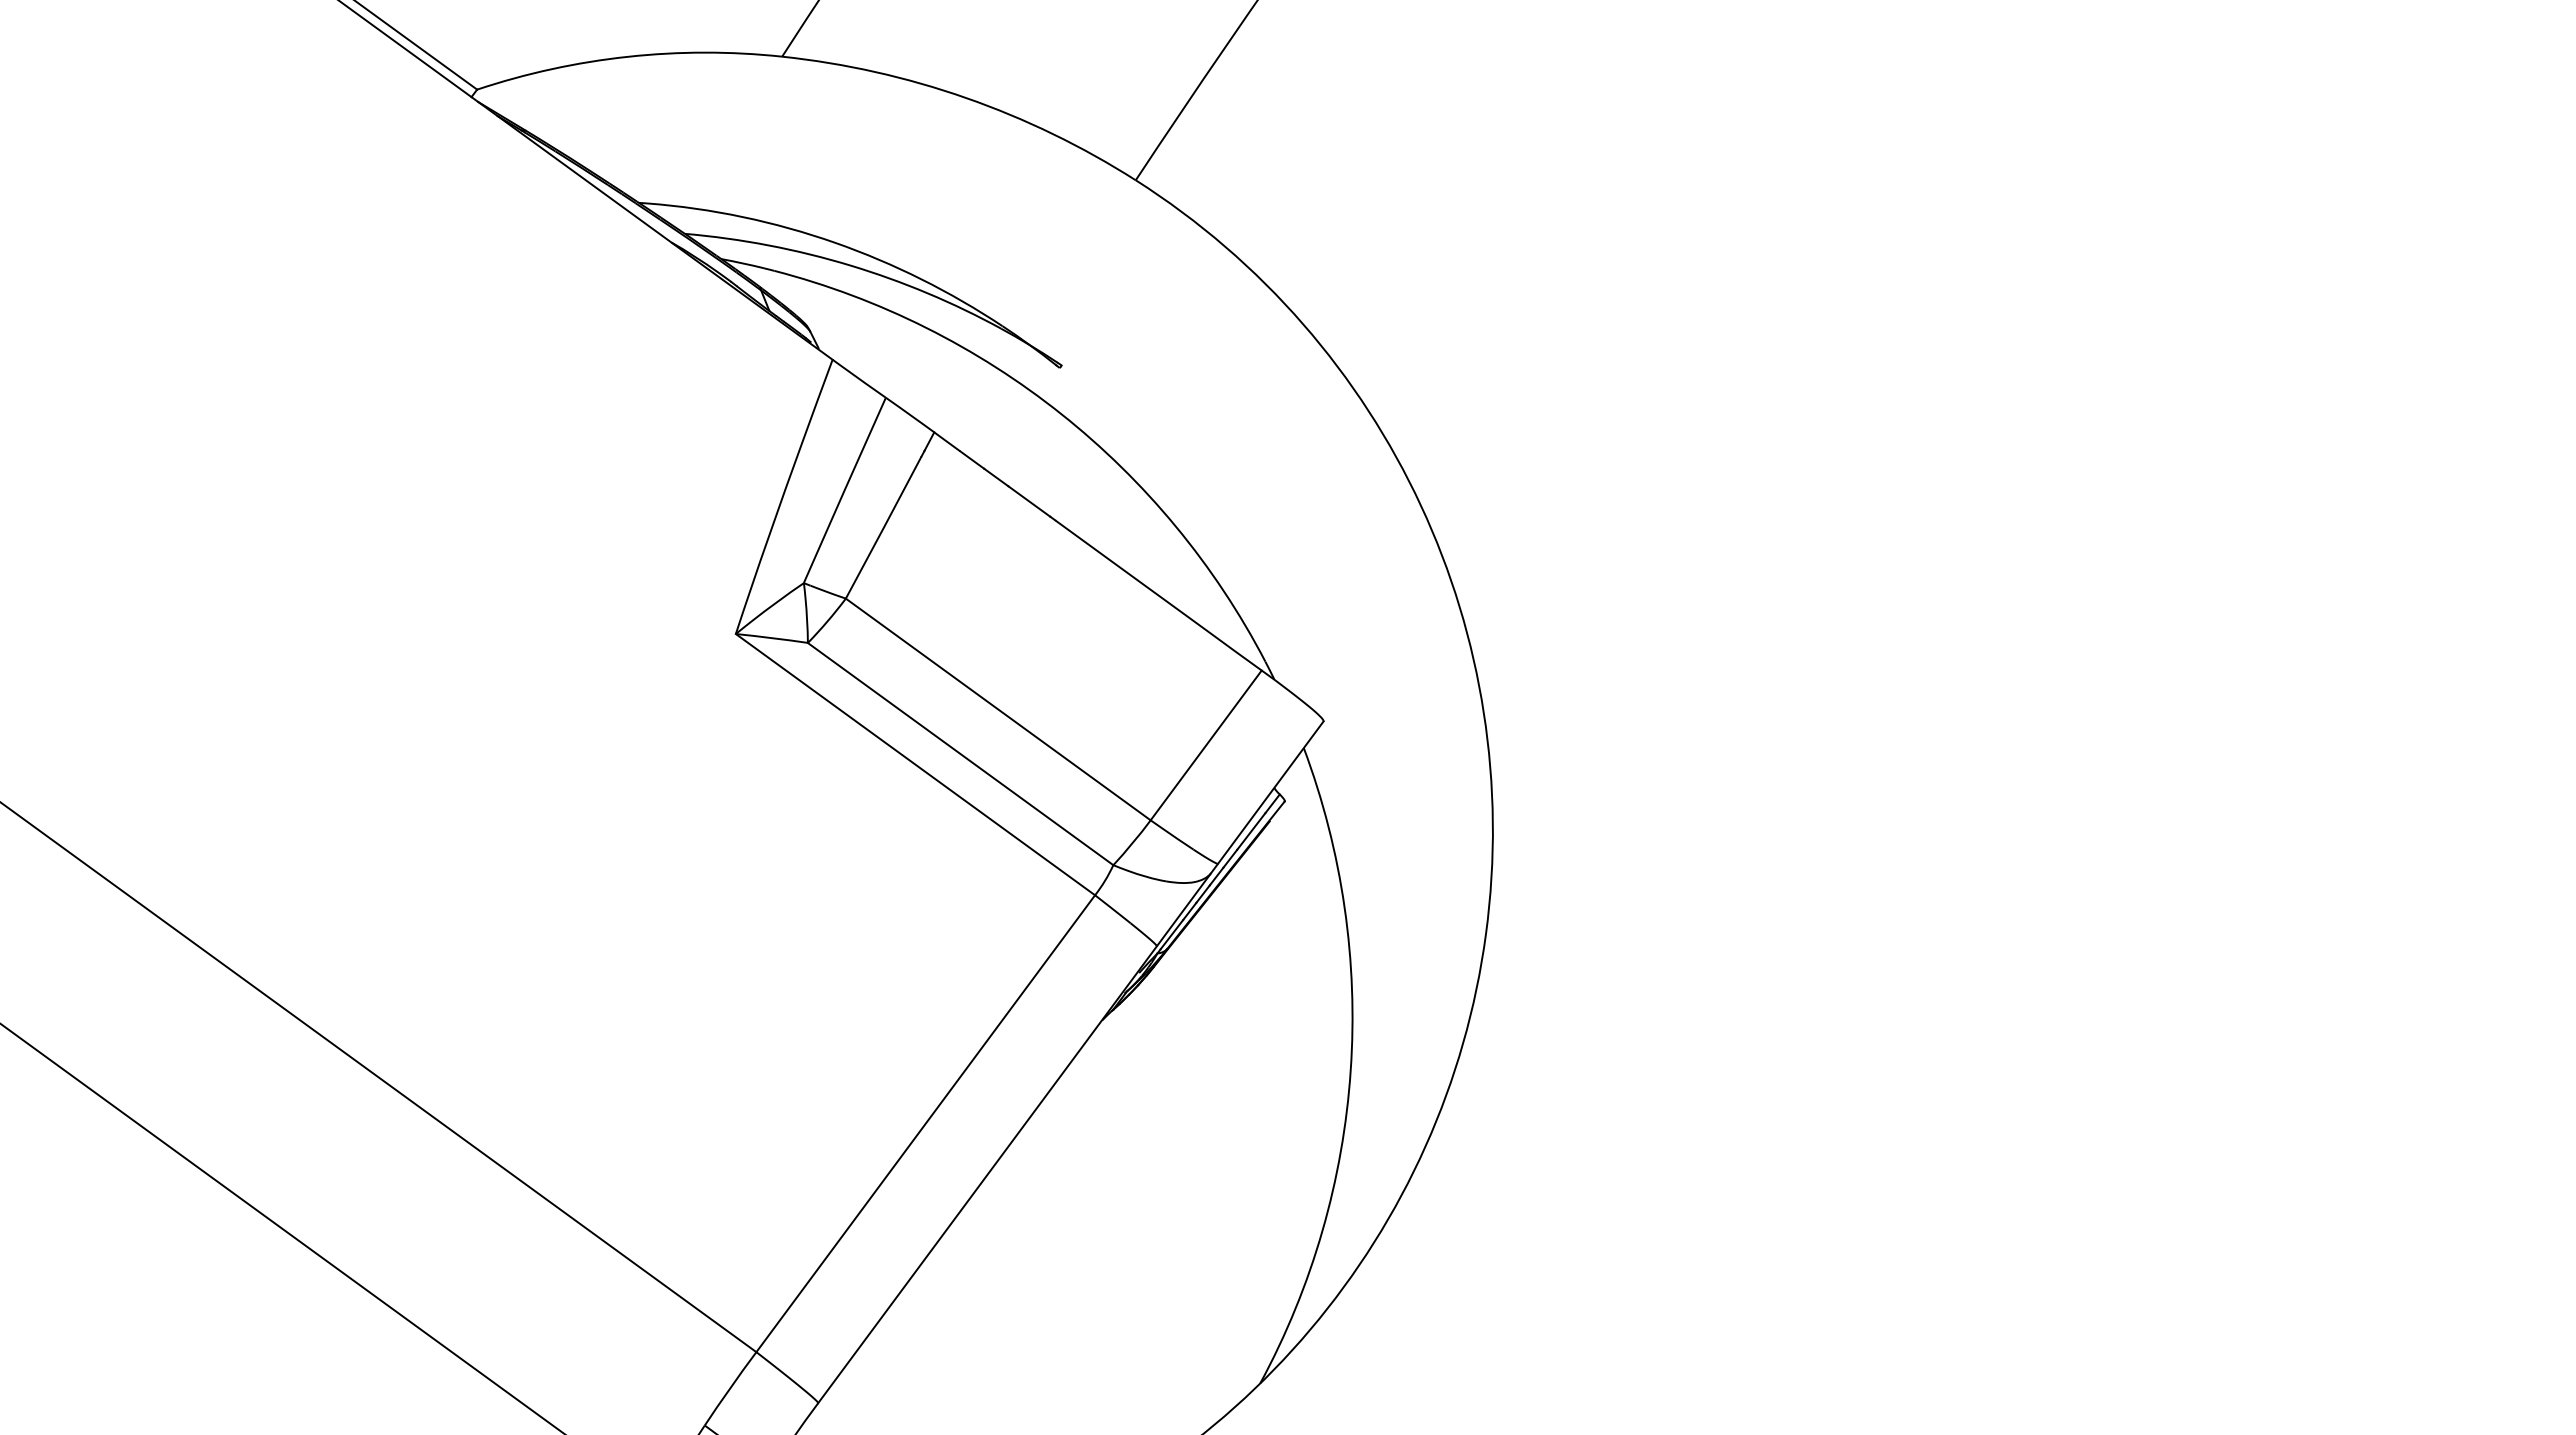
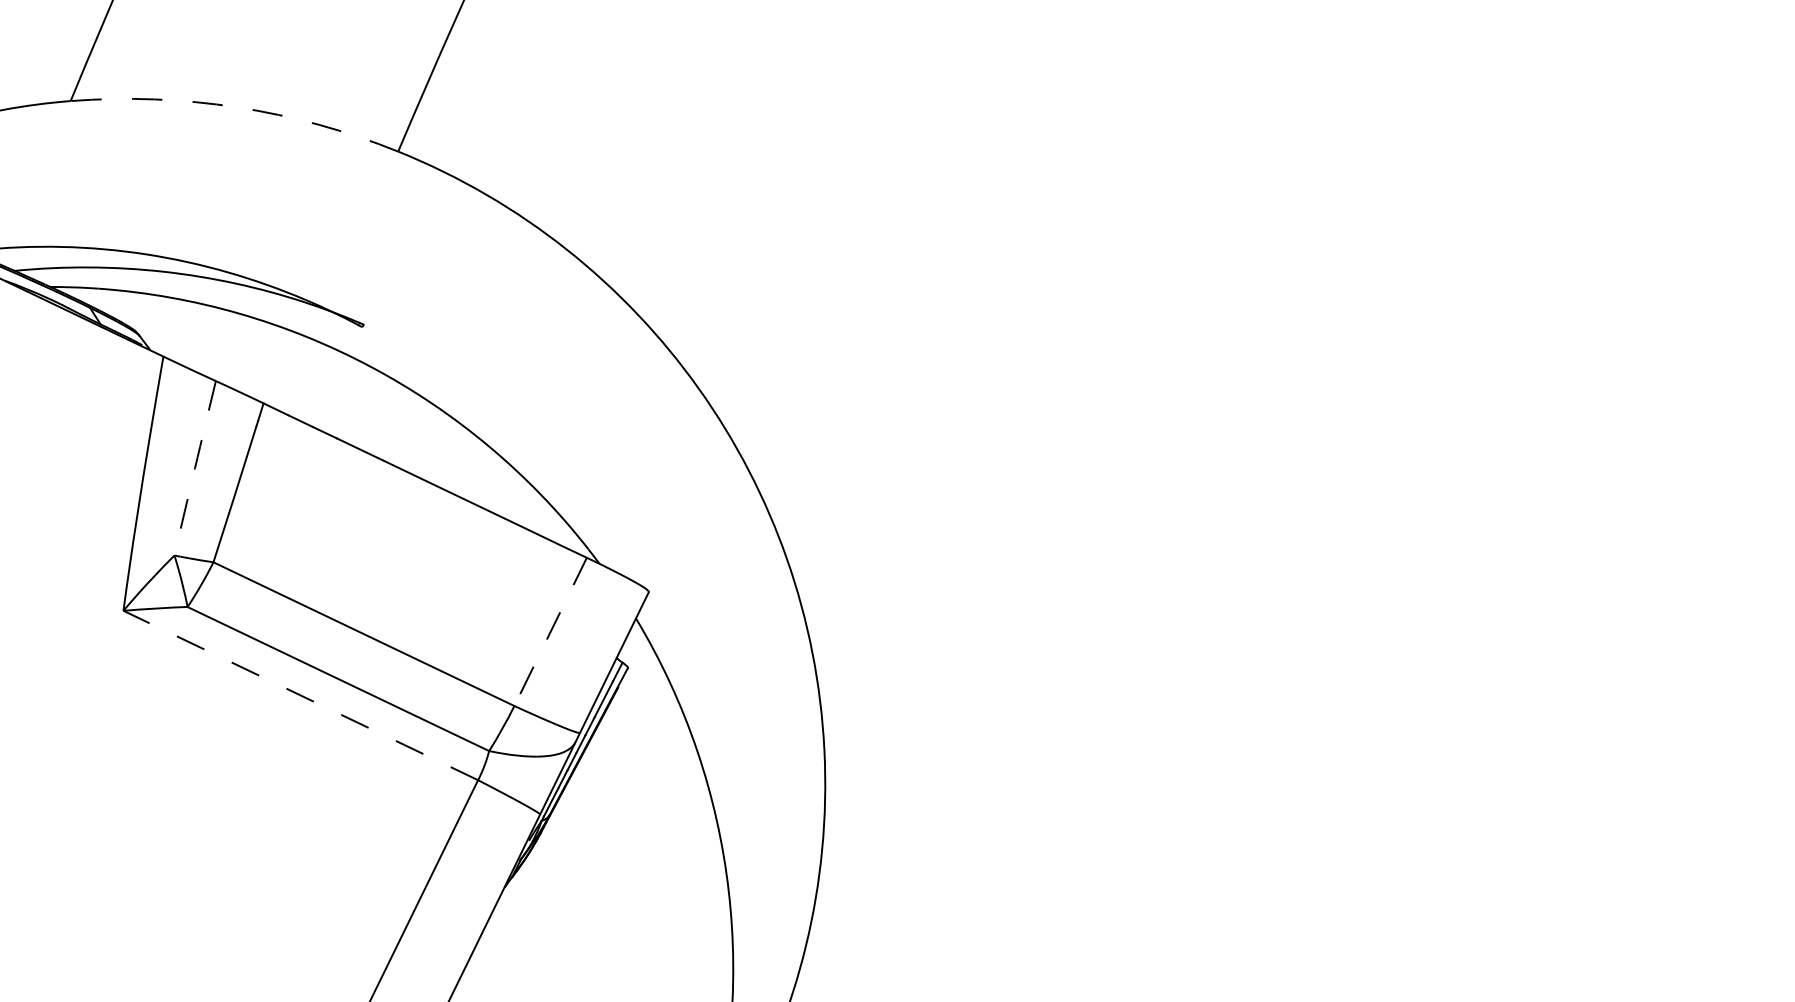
arc: (966, 98) -> (237, 107), solid -> dashed
arc: (844, 490) -> (194, 468), solid -> dashed
line: (1205, 745) -> (550, 632), solid -> dashed
line: (915, 764) -> (300, 695), solid -> dashed

